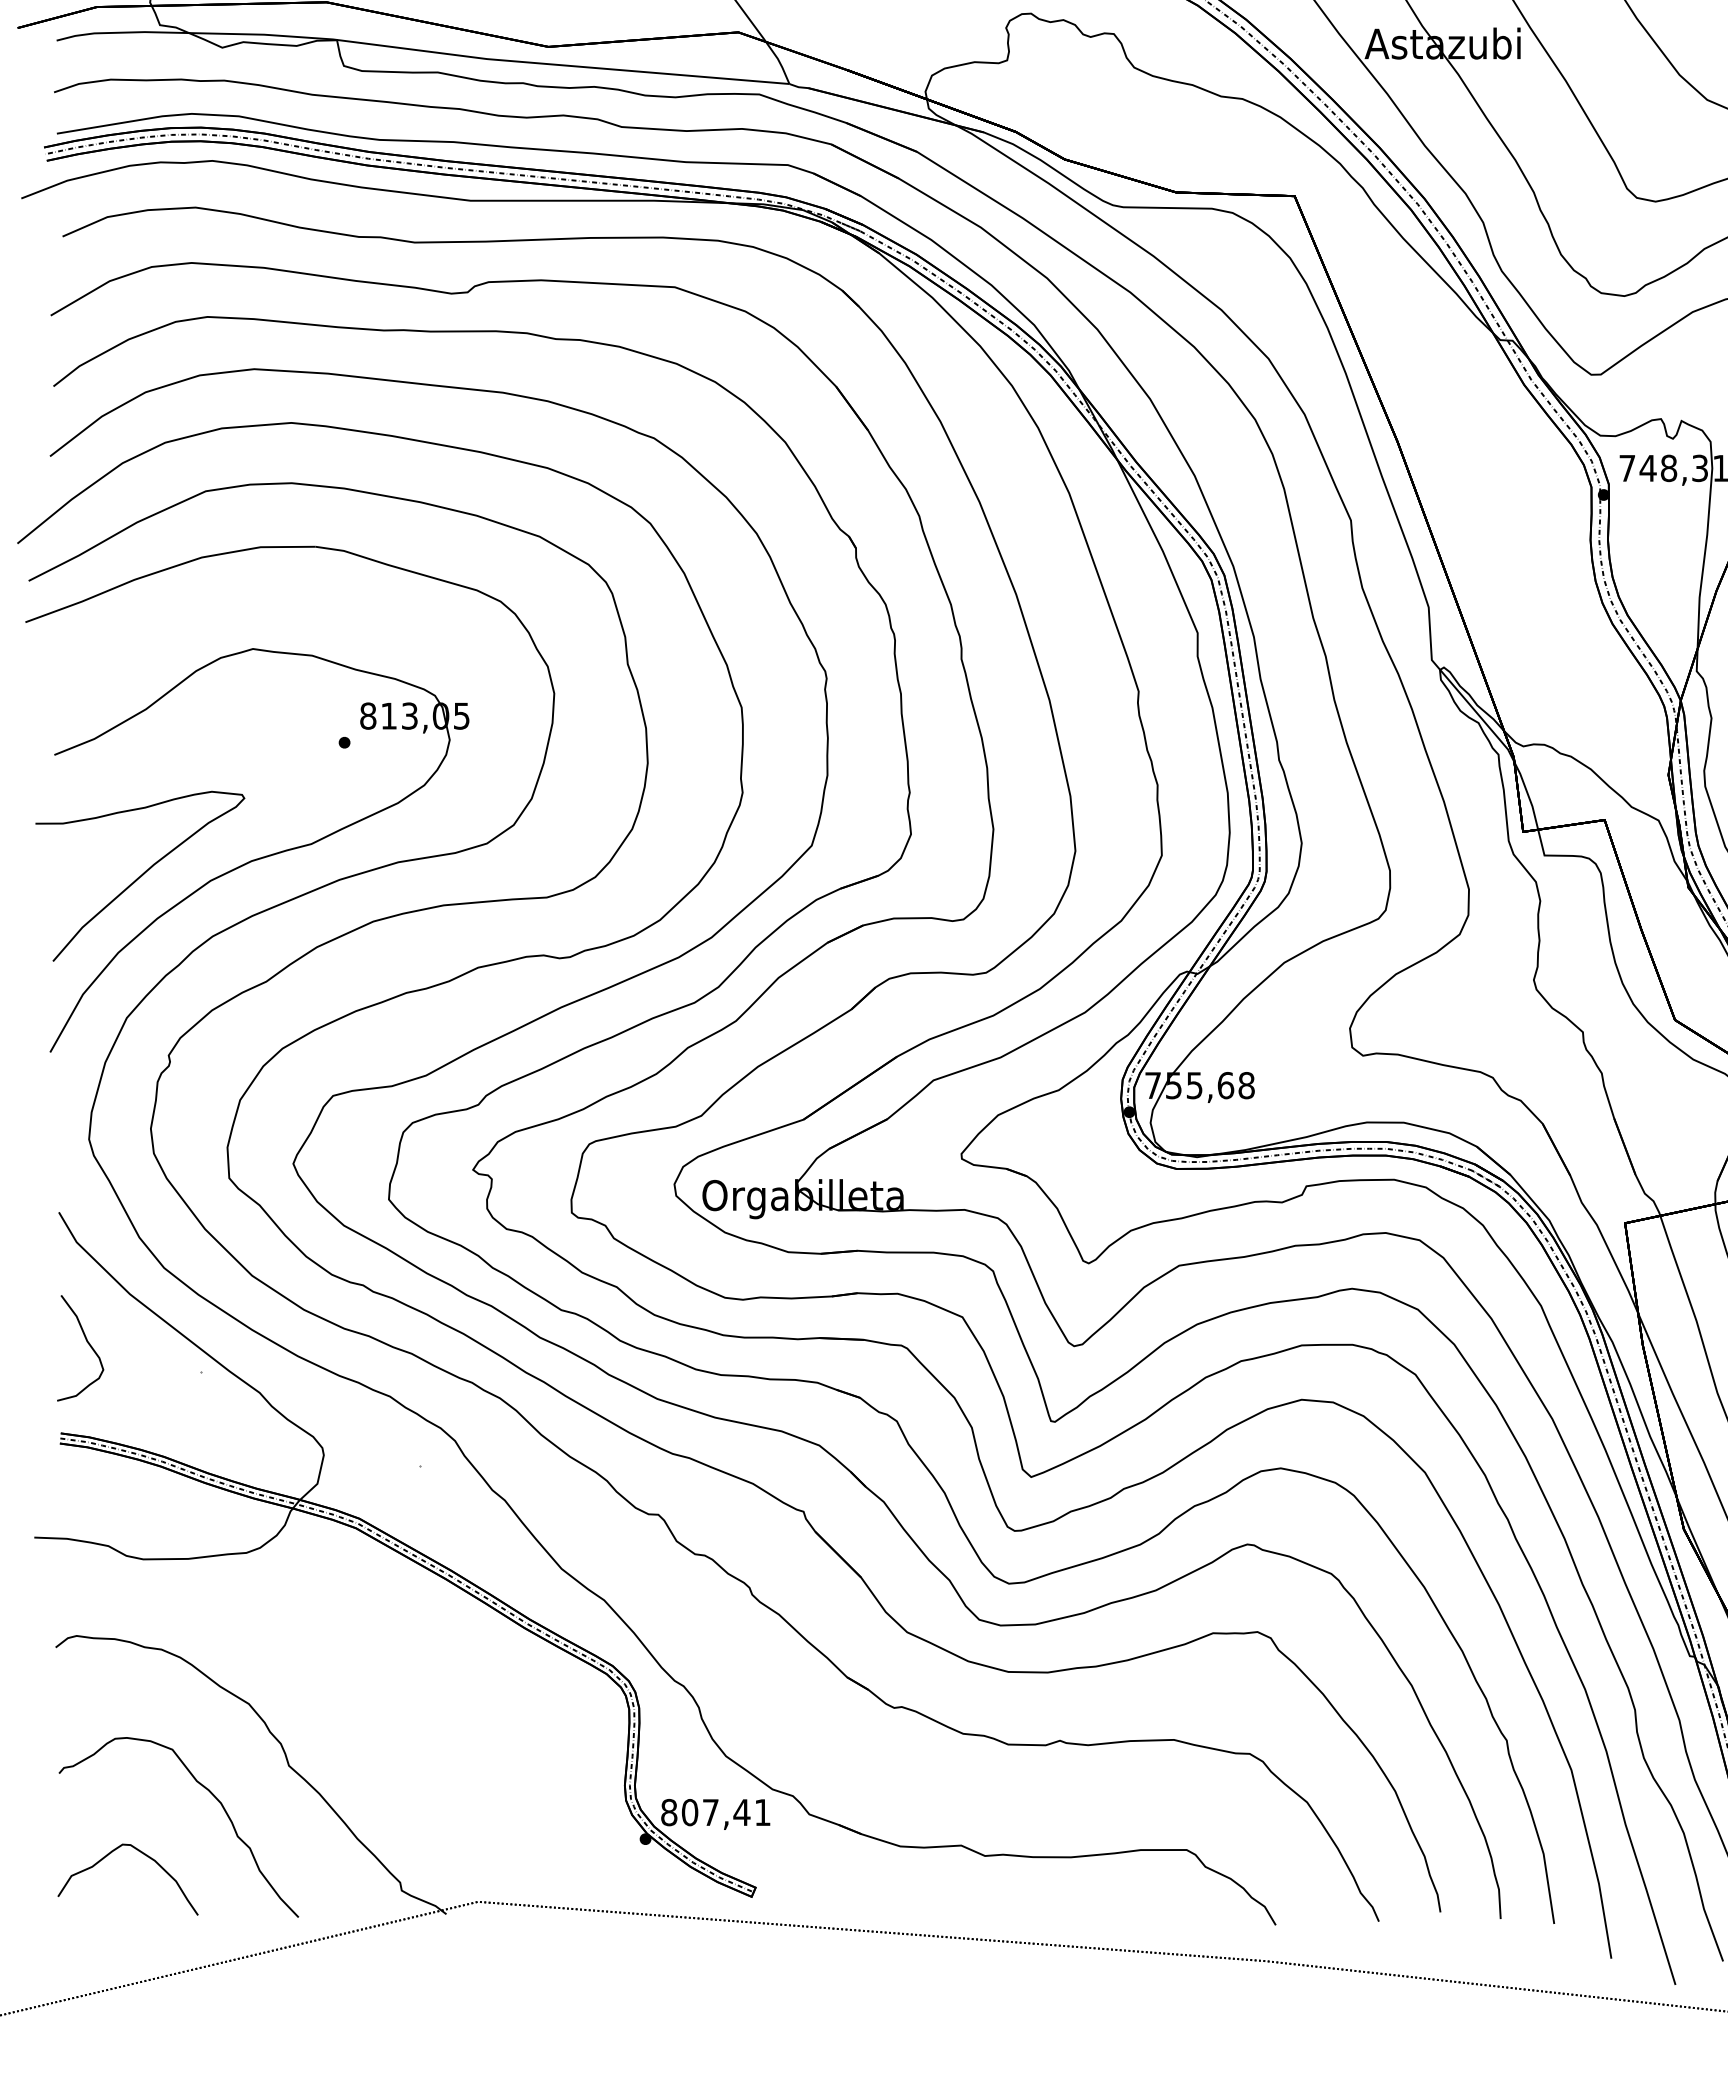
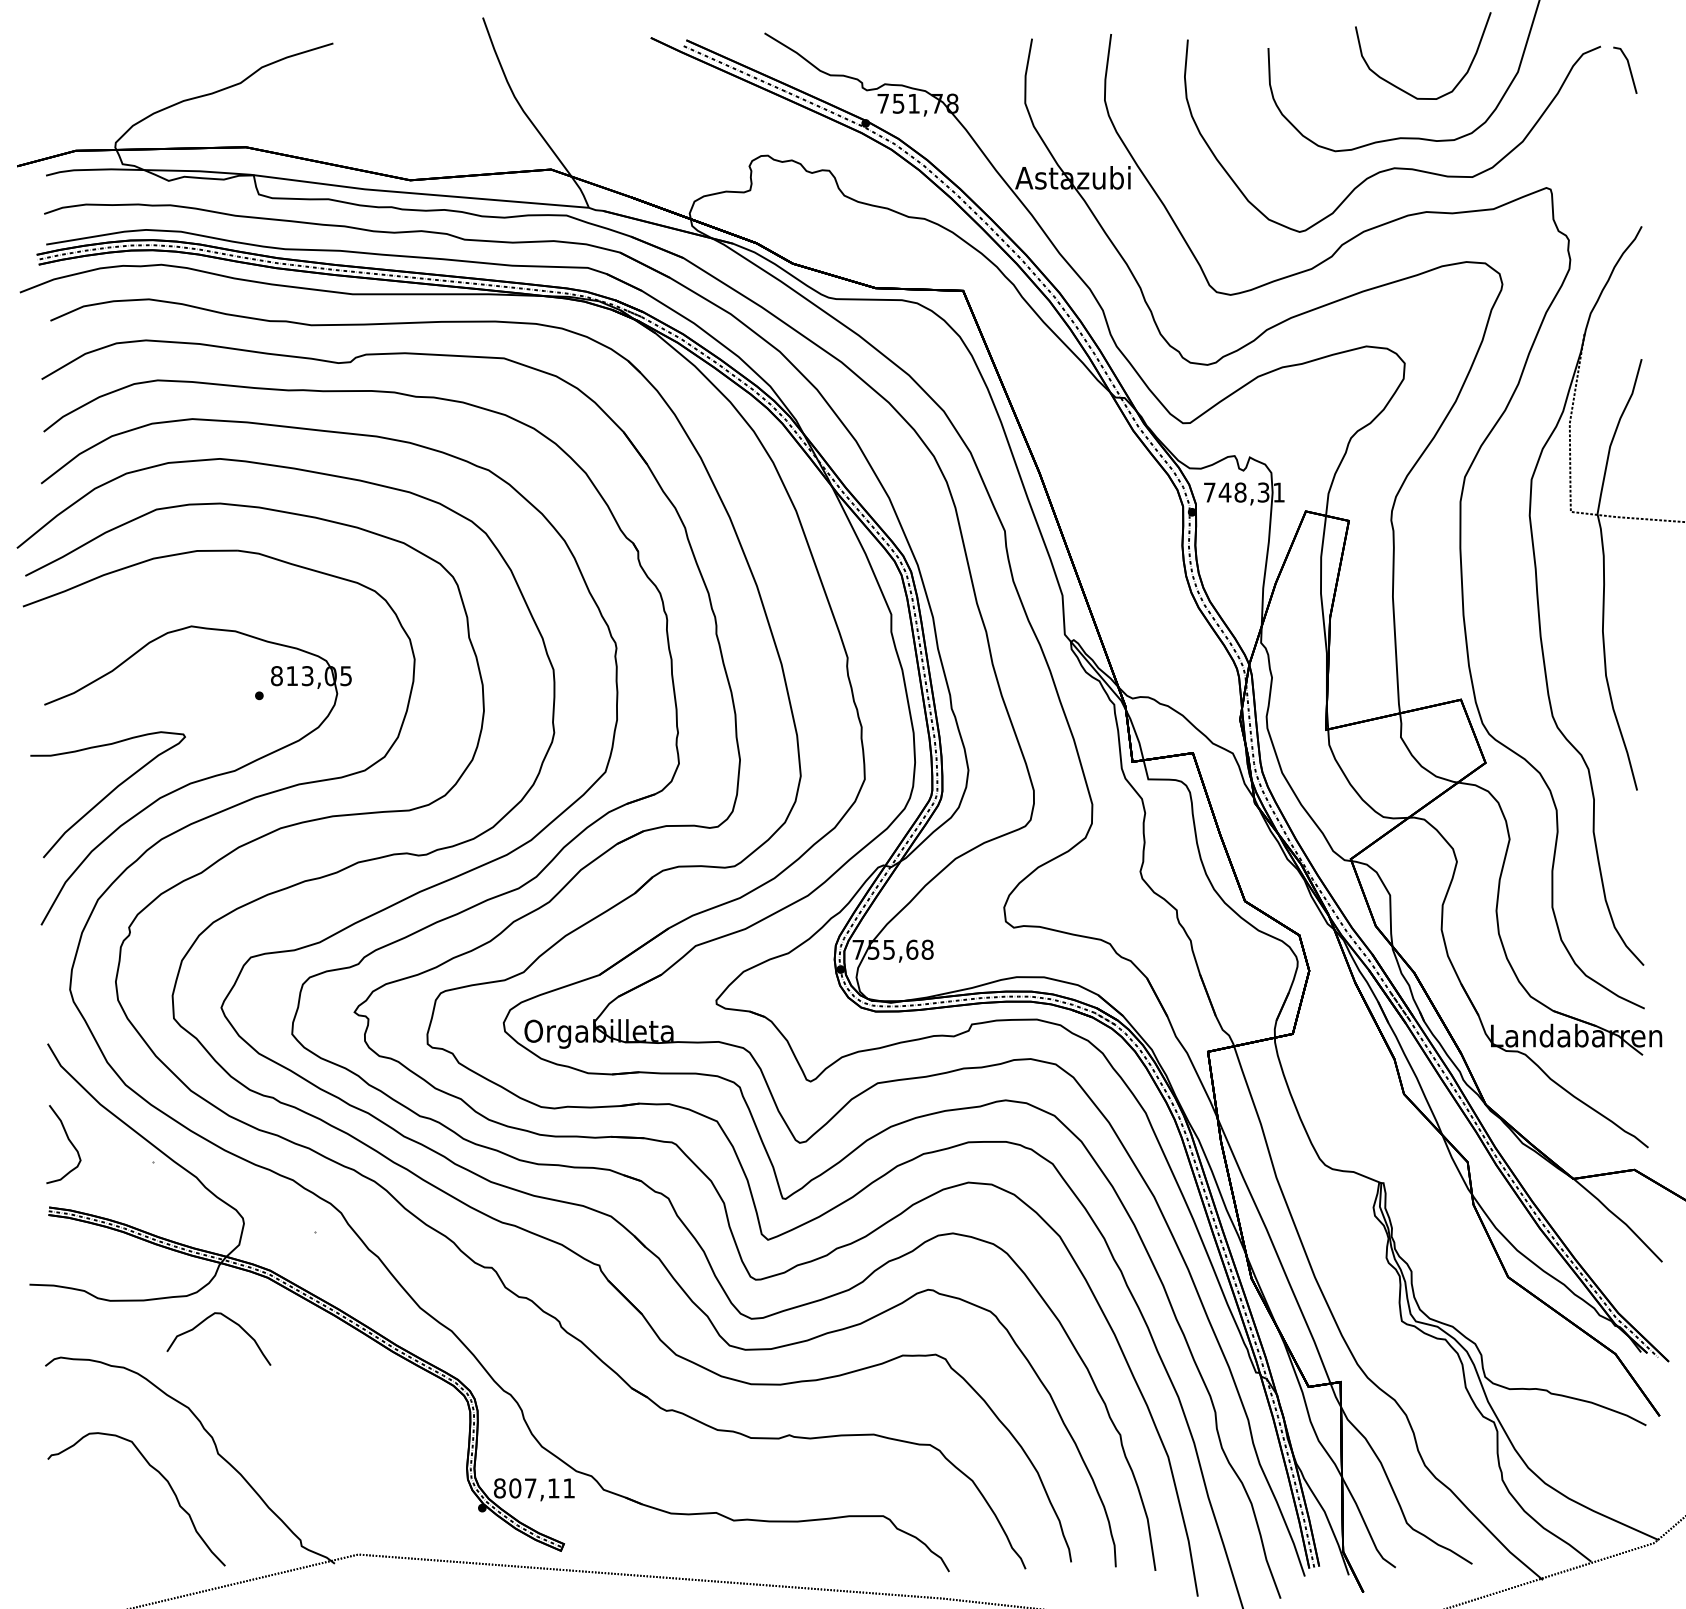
text: (741, 1812) -> (553, 1488), 807,41 -> 807,11
curve: (142, 1854) -> (229, 1320), moved

